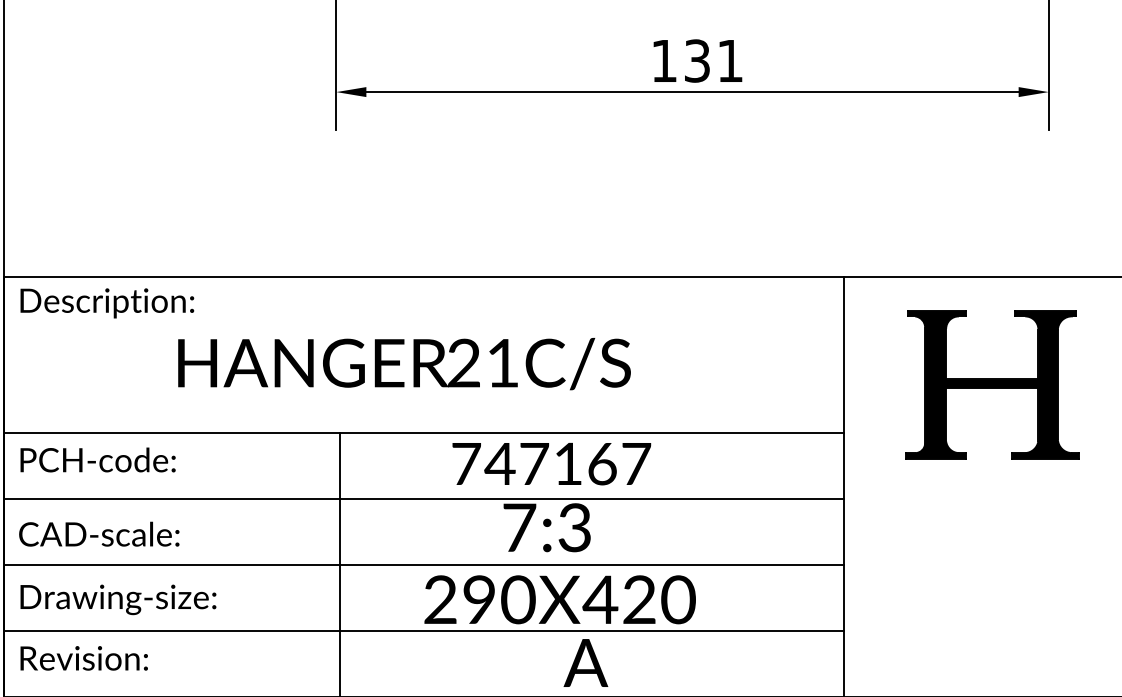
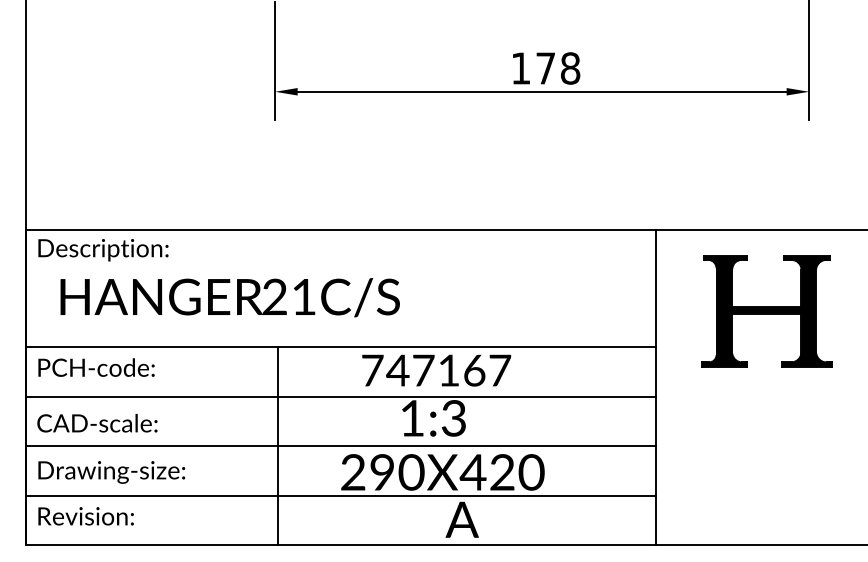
text: (714, 61) -> (558, 68), 131 -> 178
text: (403, 363) -> (229, 297), moved
text: (519, 527) -> (412, 418), 7:3 -> 1:3

